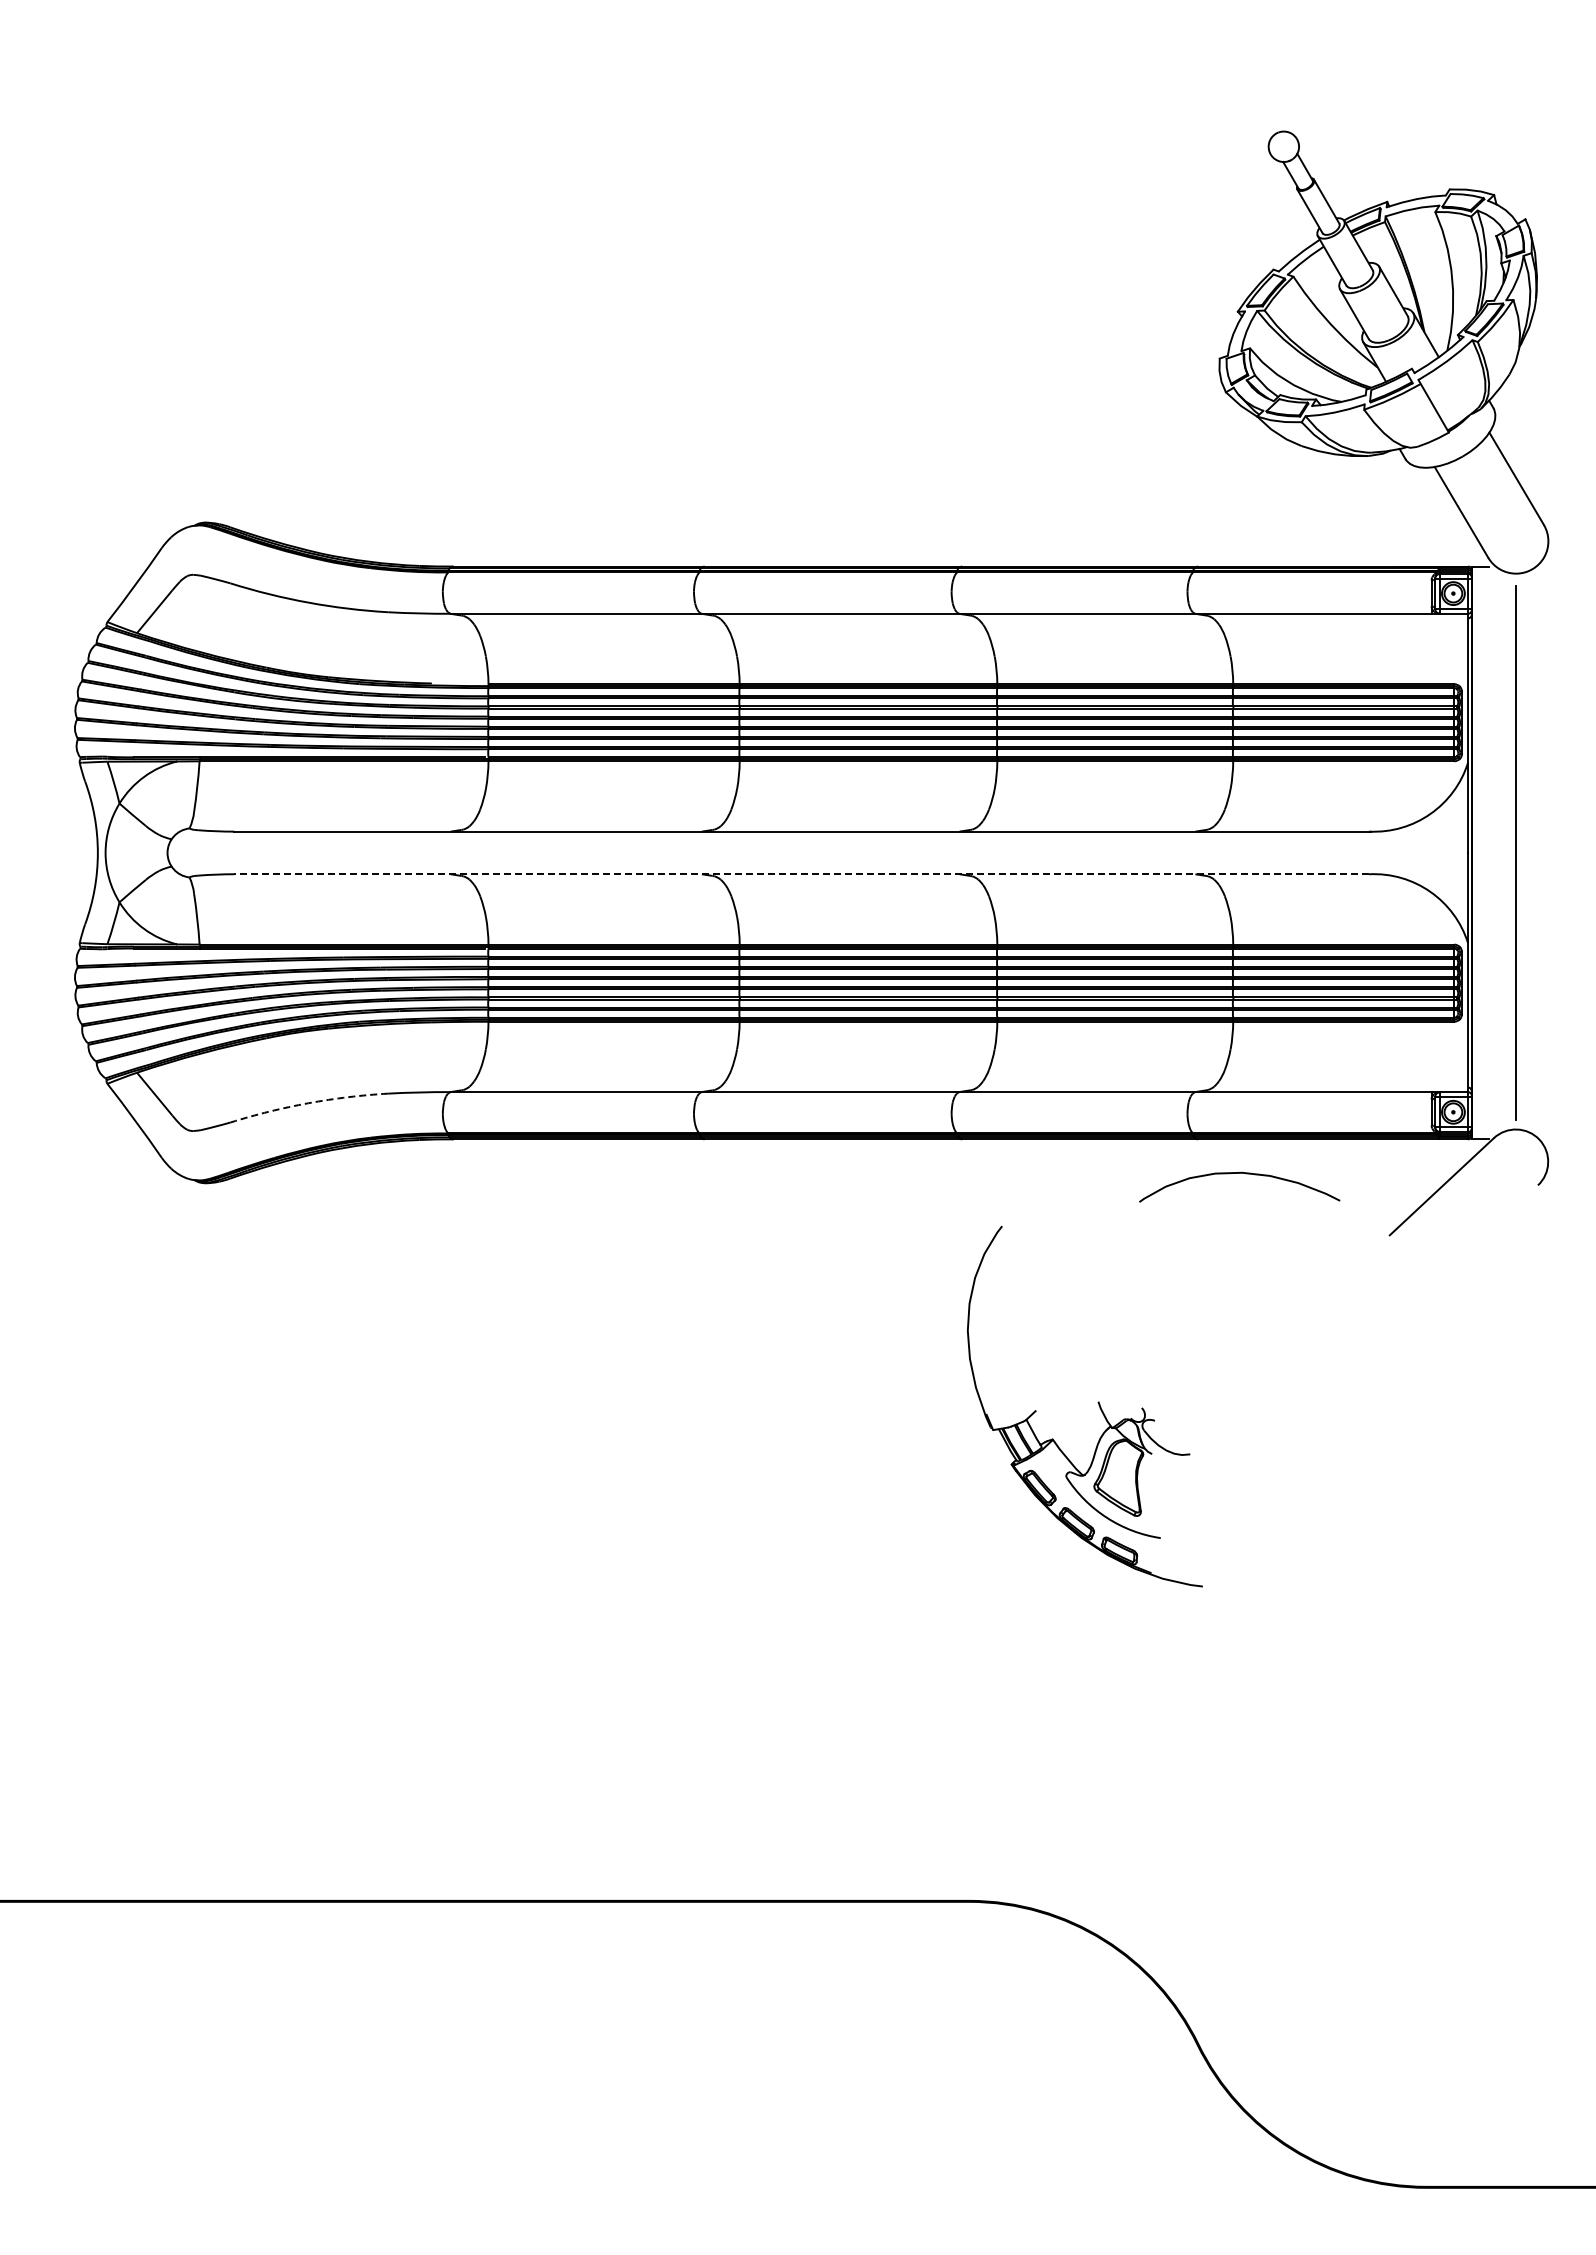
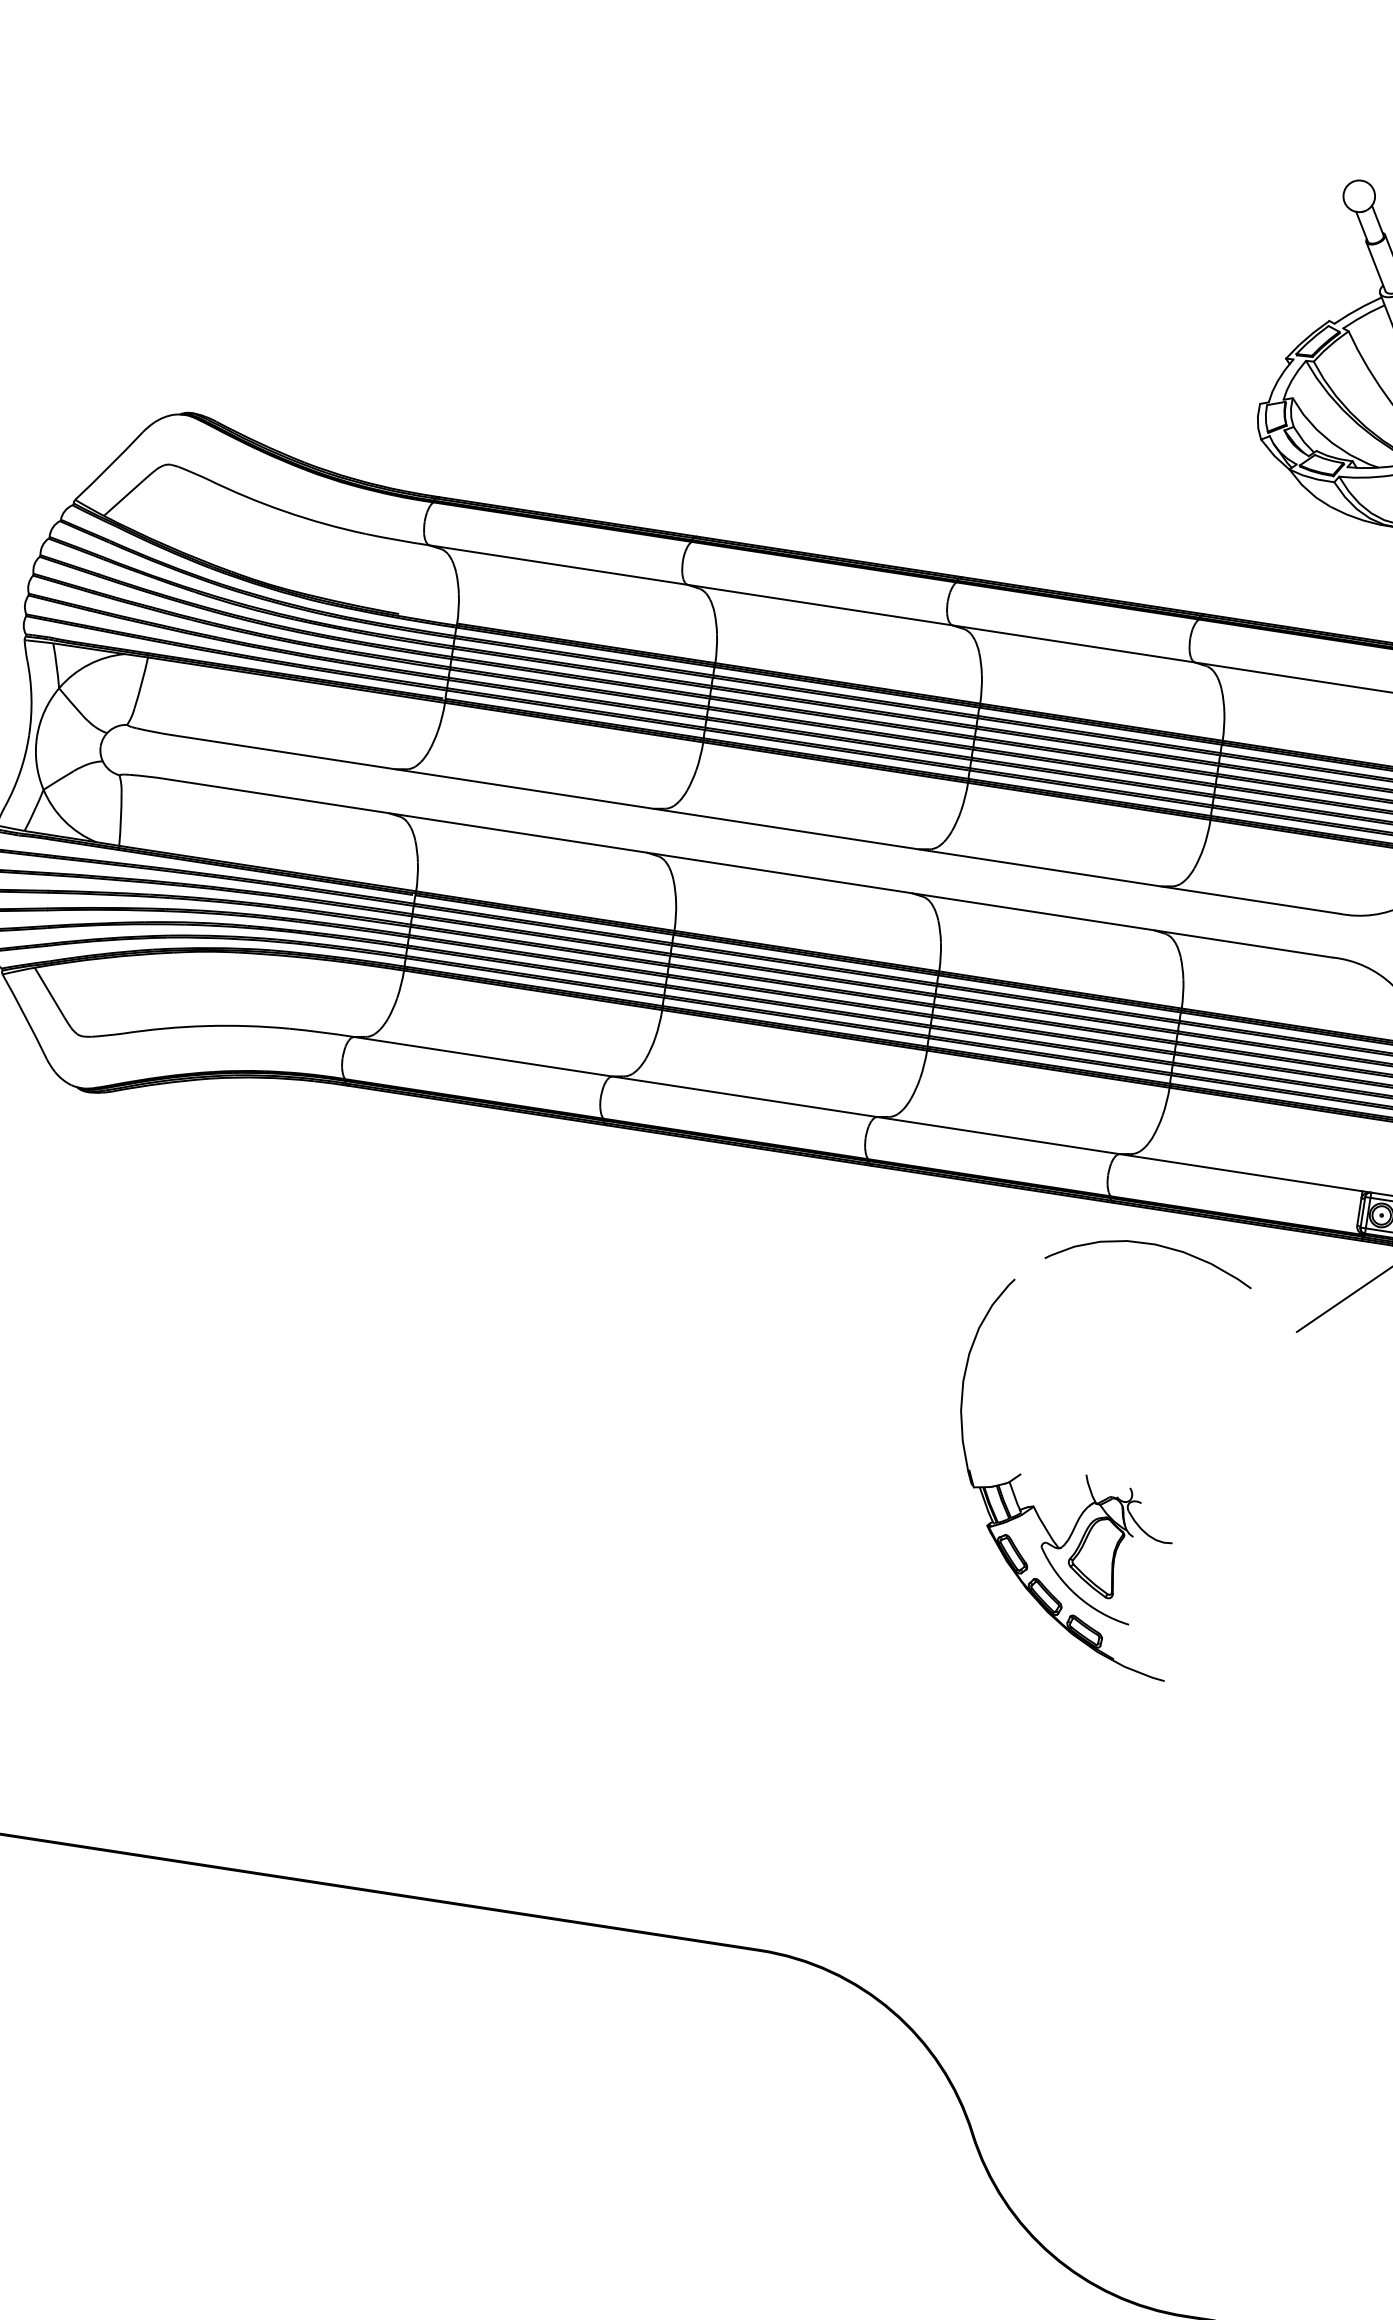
line: (801, 874) -> (748, 868), dashed -> solid
arc: (308, 1103) -> (206, 1026), dashed -> solid
part: (1097, 1402) -> (1085, 1475), moved

